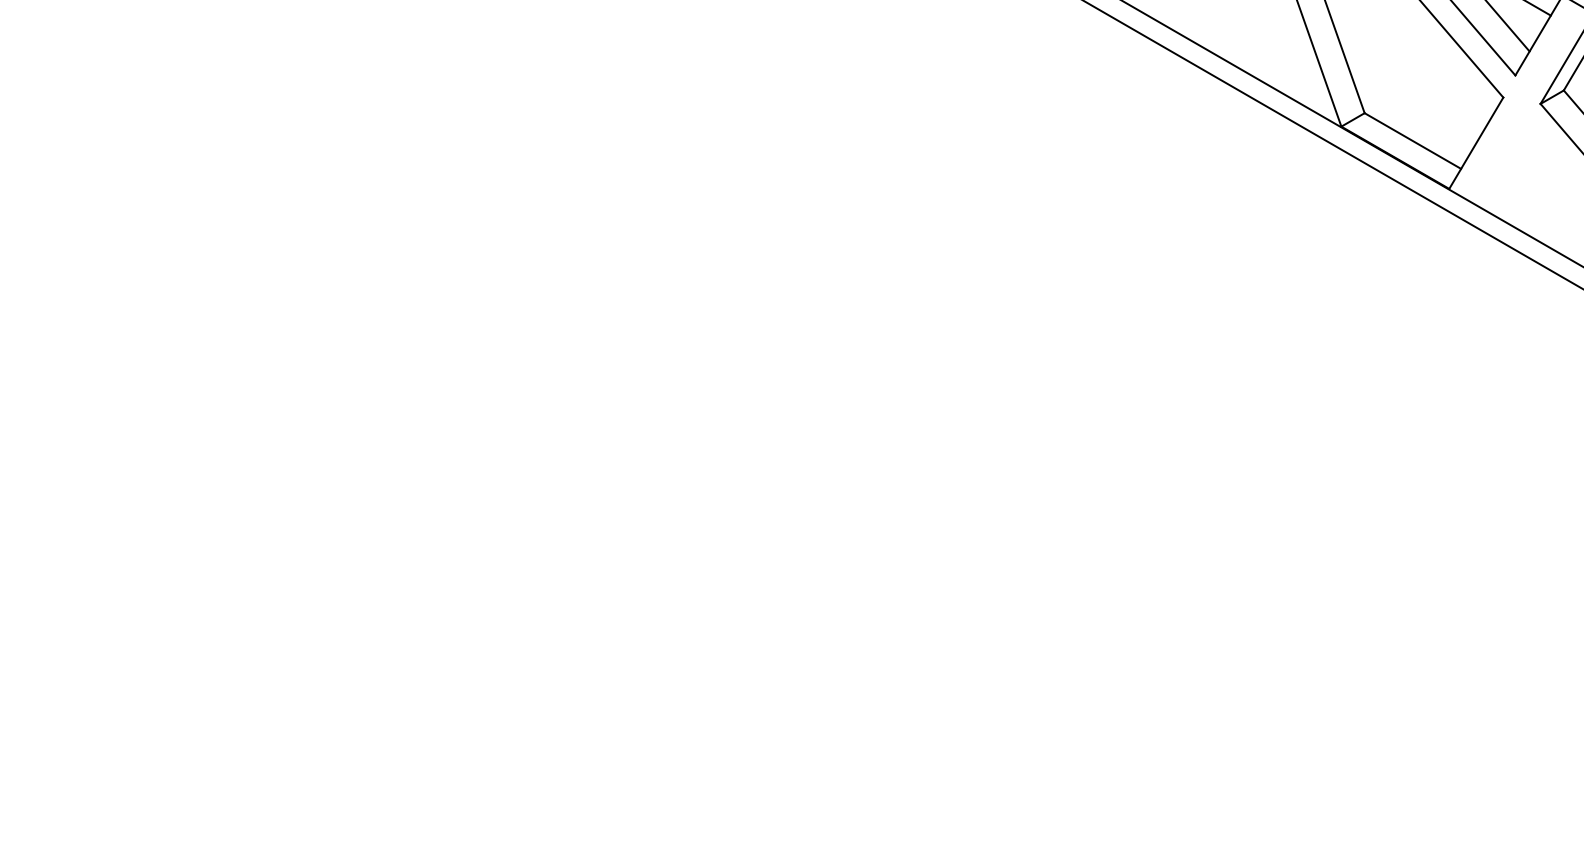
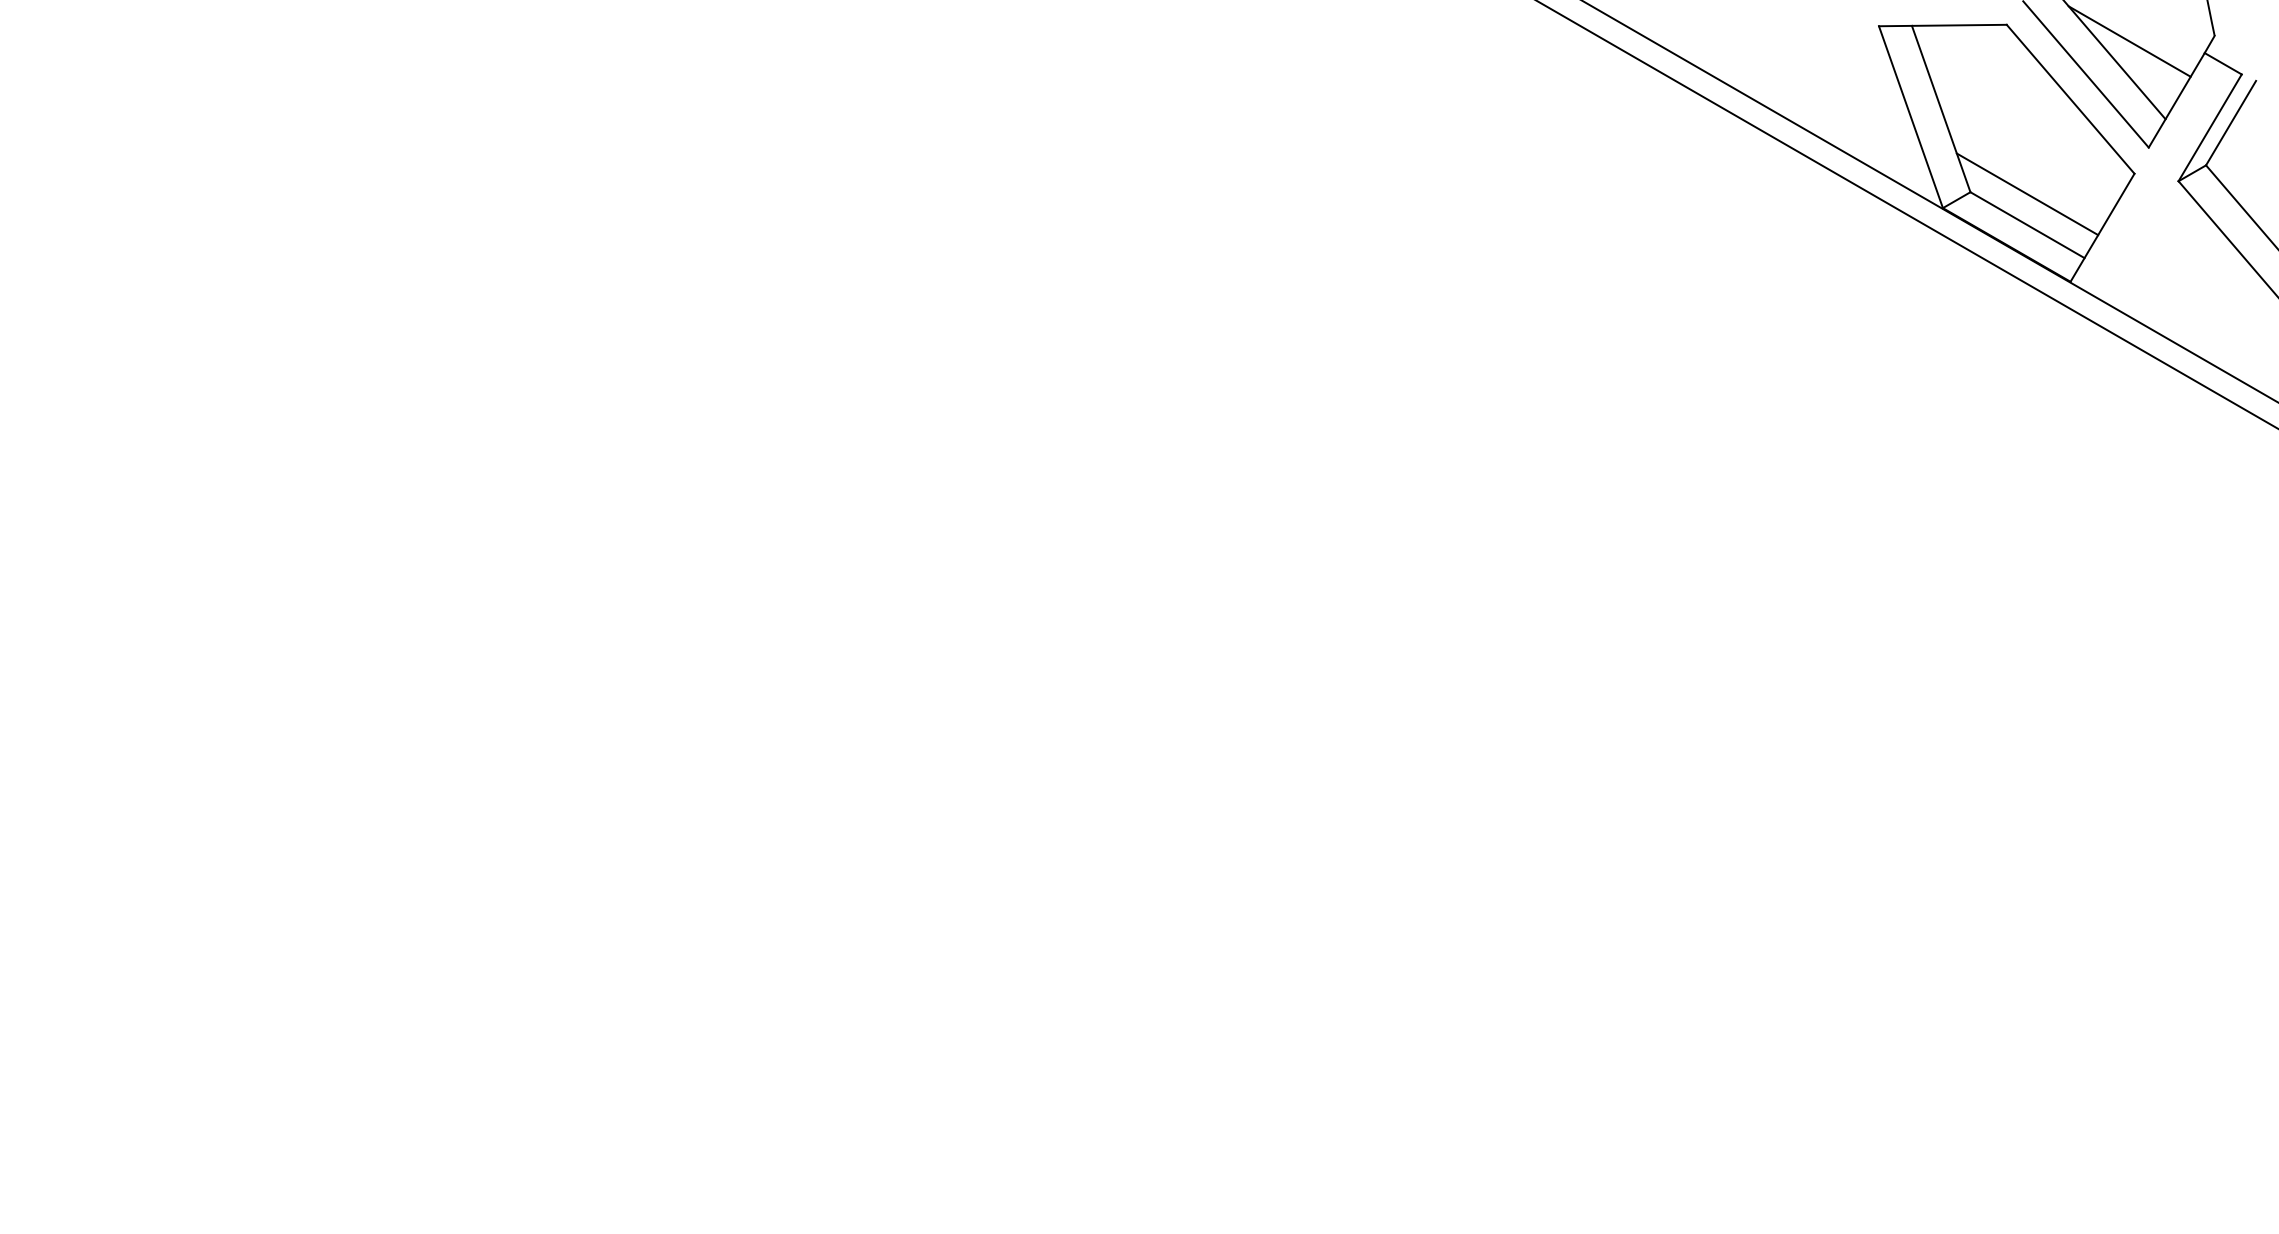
line: (1412, 115) -> (2027, 194), added

